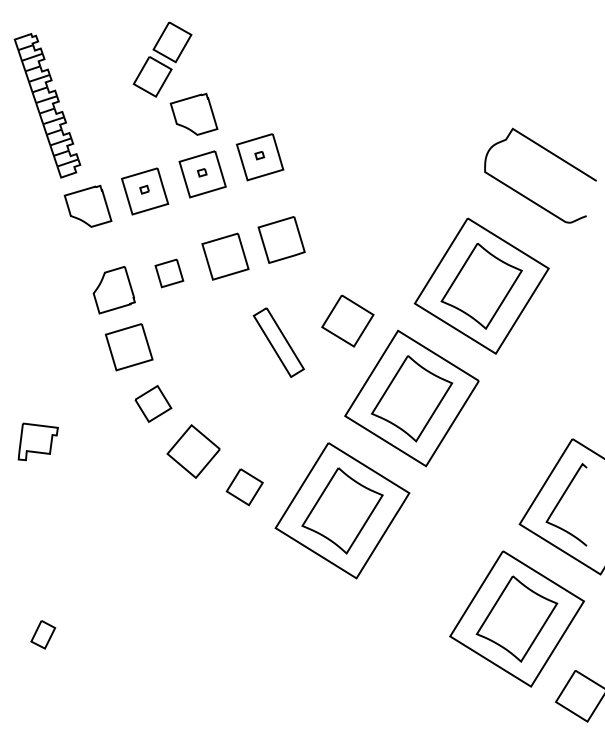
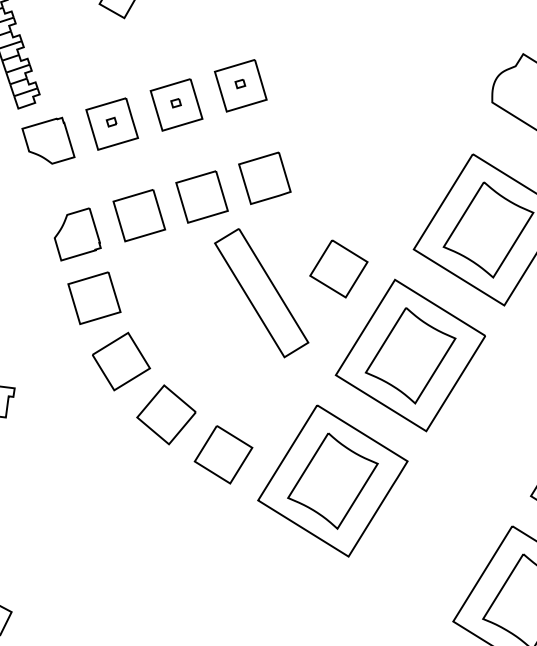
part: (193, 113) -> (166, 36), removed
part: (169, 273) -> (139, 215), size x1.67
part: (278, 342) -> (261, 292), size x1.67
part: (153, 403) -> (121, 361), size x1.43
part: (244, 486) -> (223, 453), size x1.43

